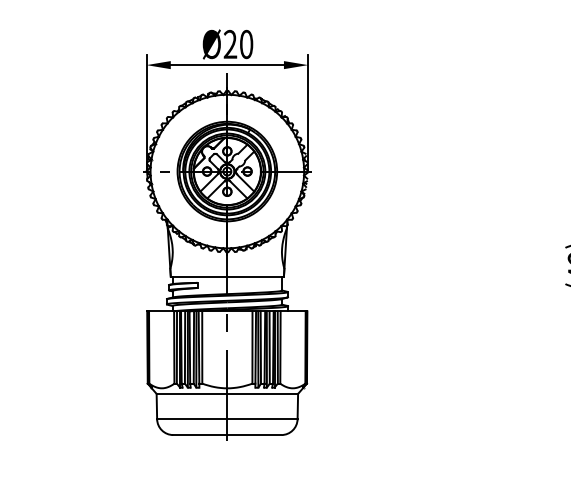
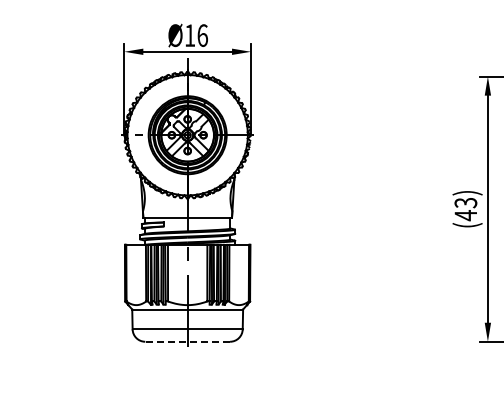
text: (237, 44) -> (195, 35), 20 -> 16
line: (227, 434) -> (187, 341), solid -> dashed

